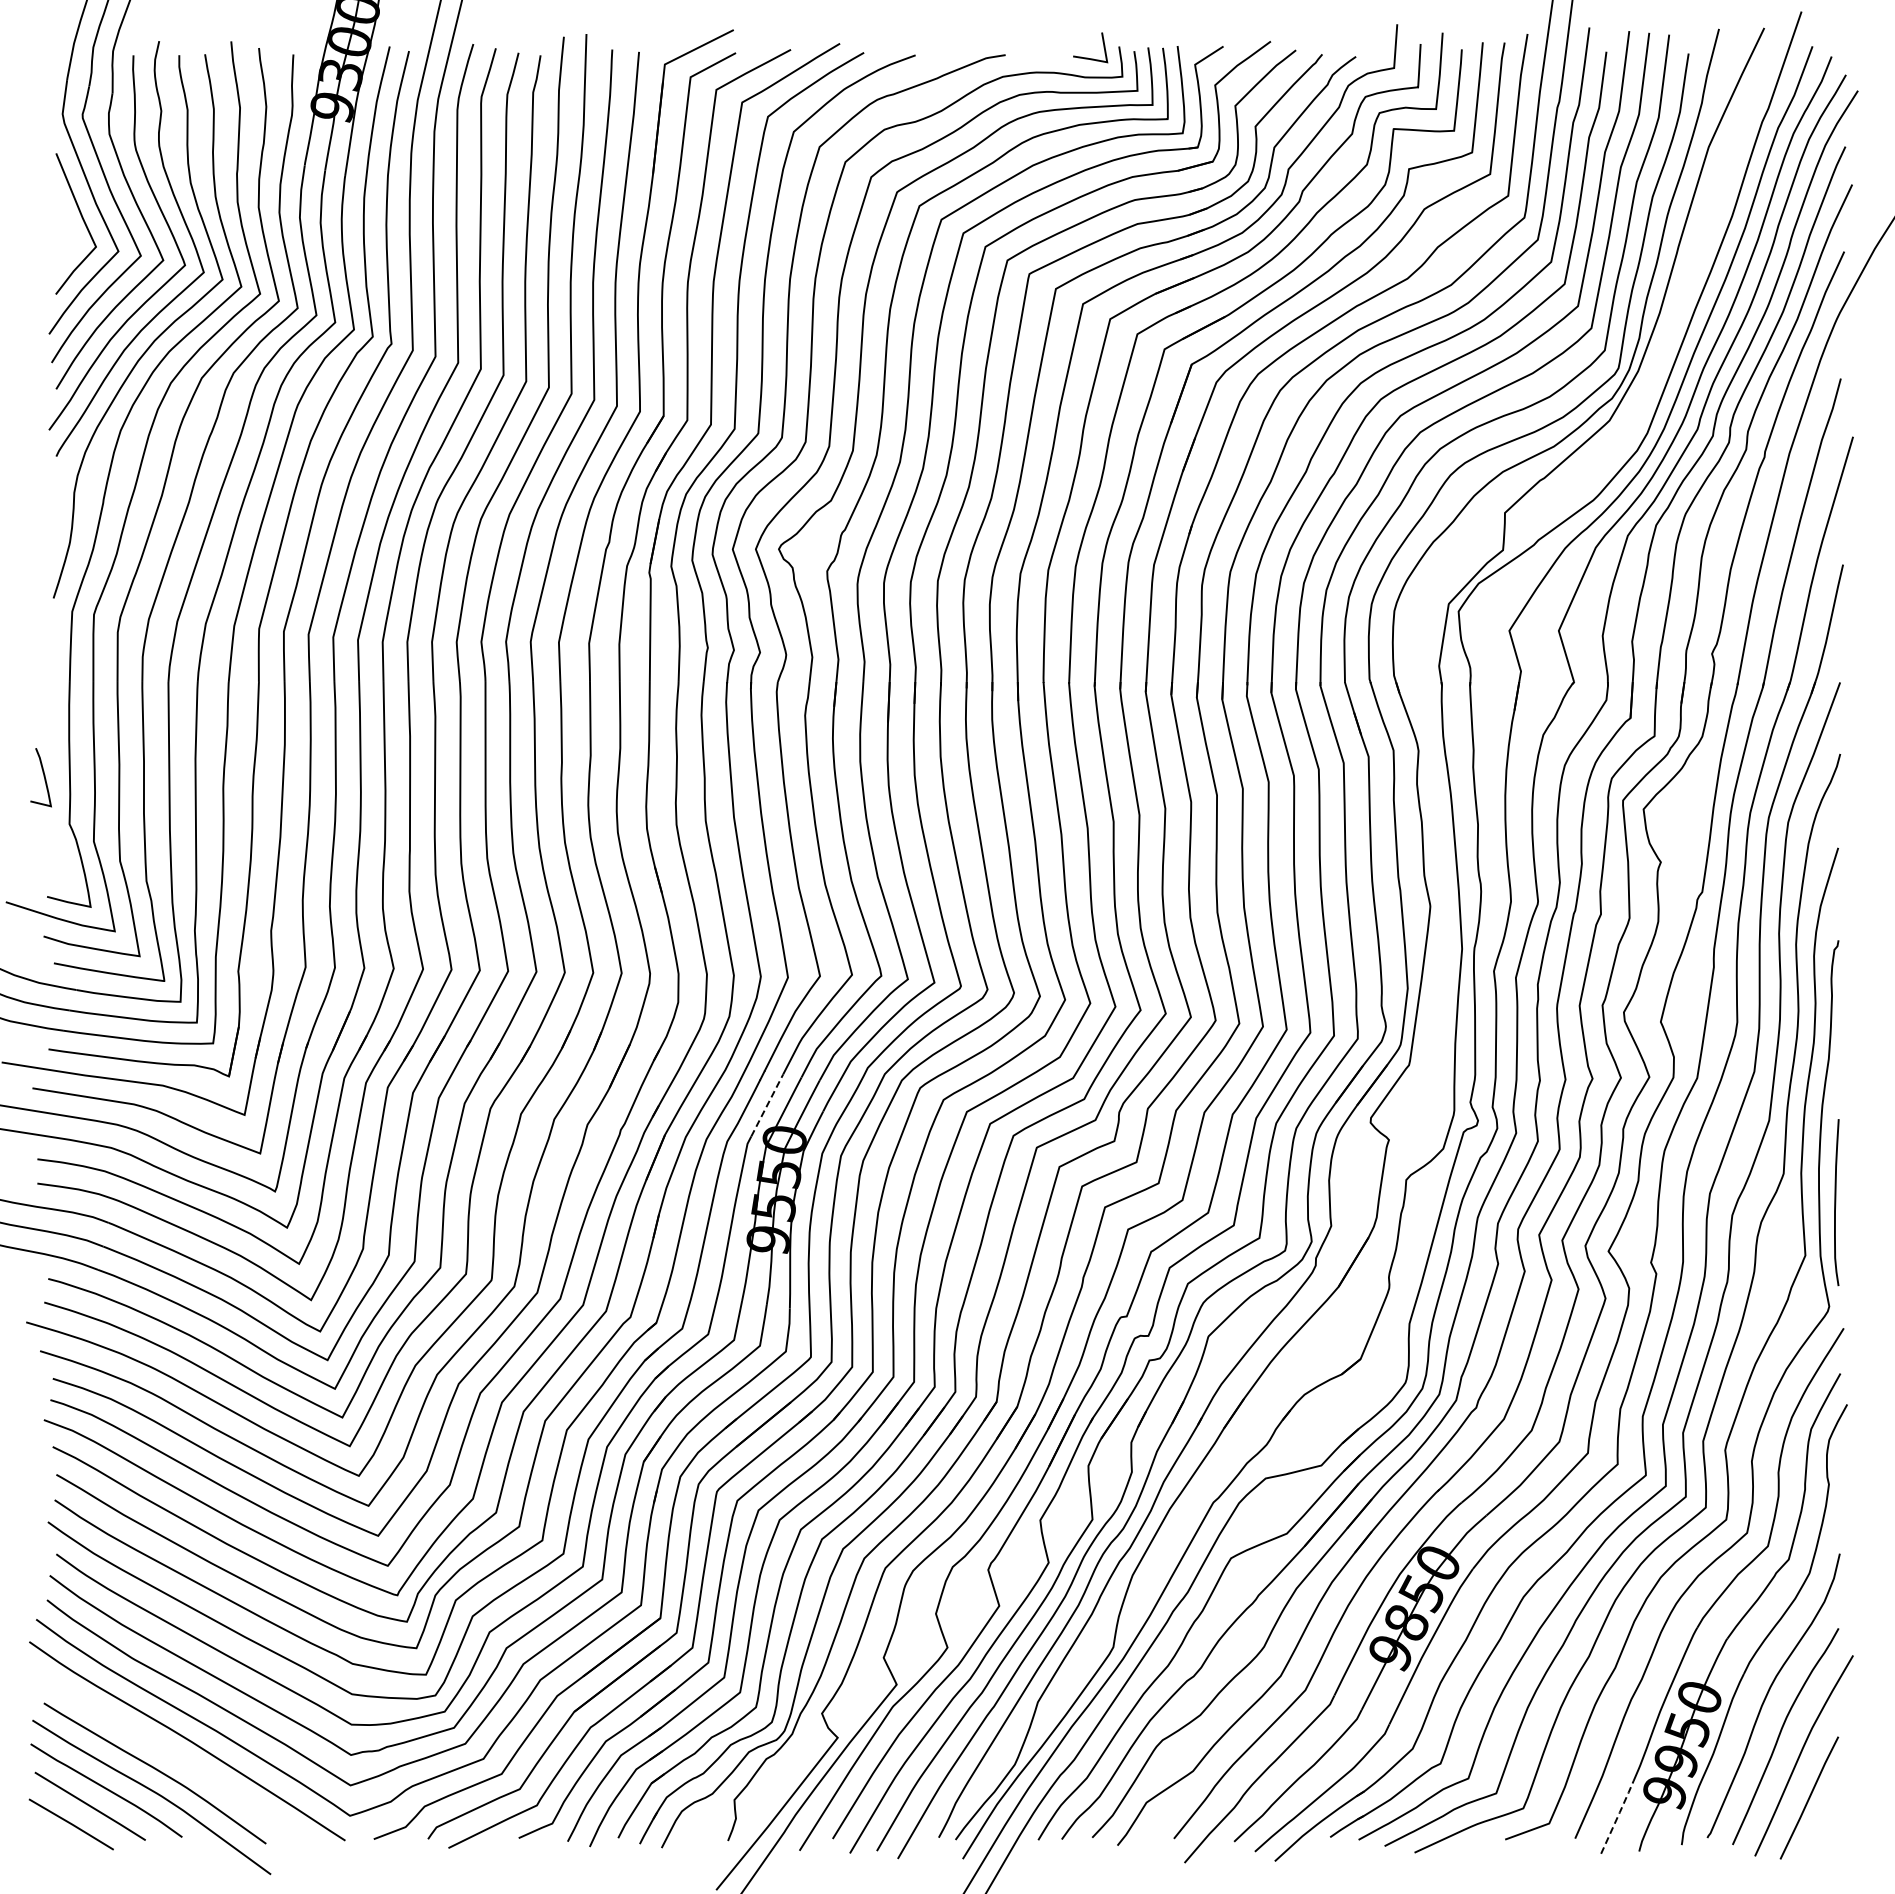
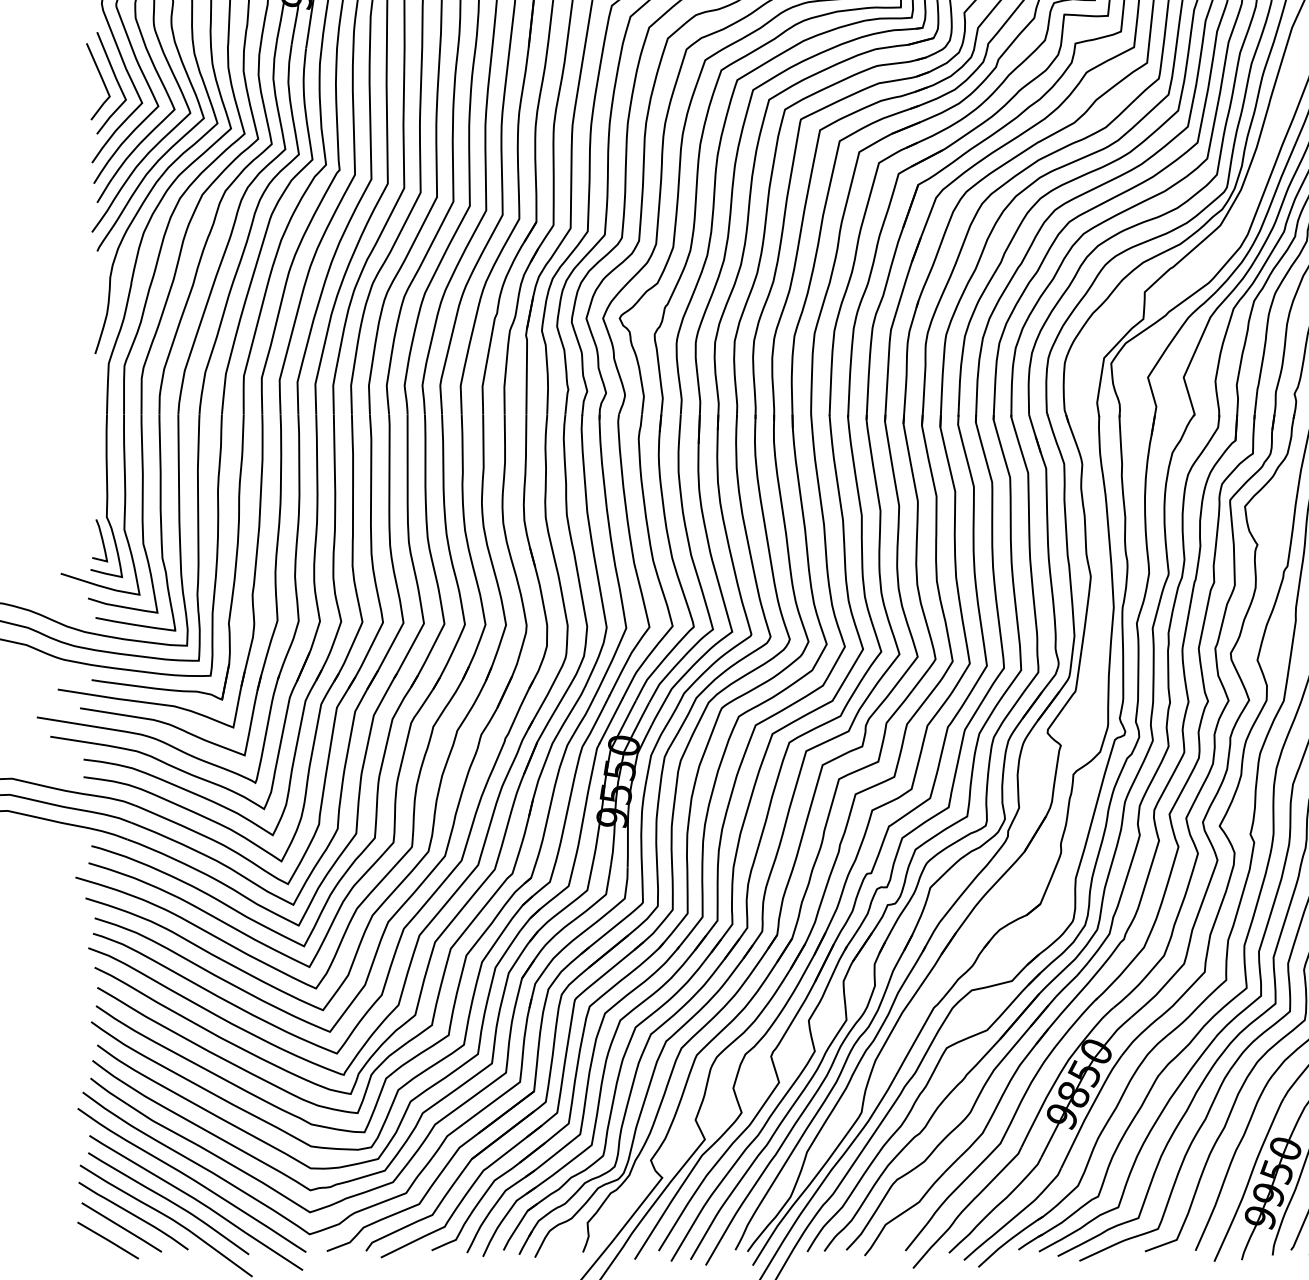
line: (62, 219) -> (101, 80), added
curve: (43, 776) -> (101, 539), moved
line: (767, 1105) -> (611, 720), dashed -> solid
curve: (193, 1769) -> (196, 1200), added
line: (1618, 1816) -> (1226, 1234), dashed -> solid

